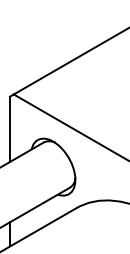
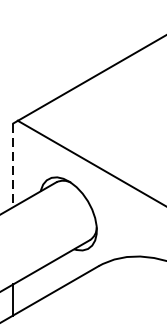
line: (10, 129) -> (13, 165), solid -> dashed

